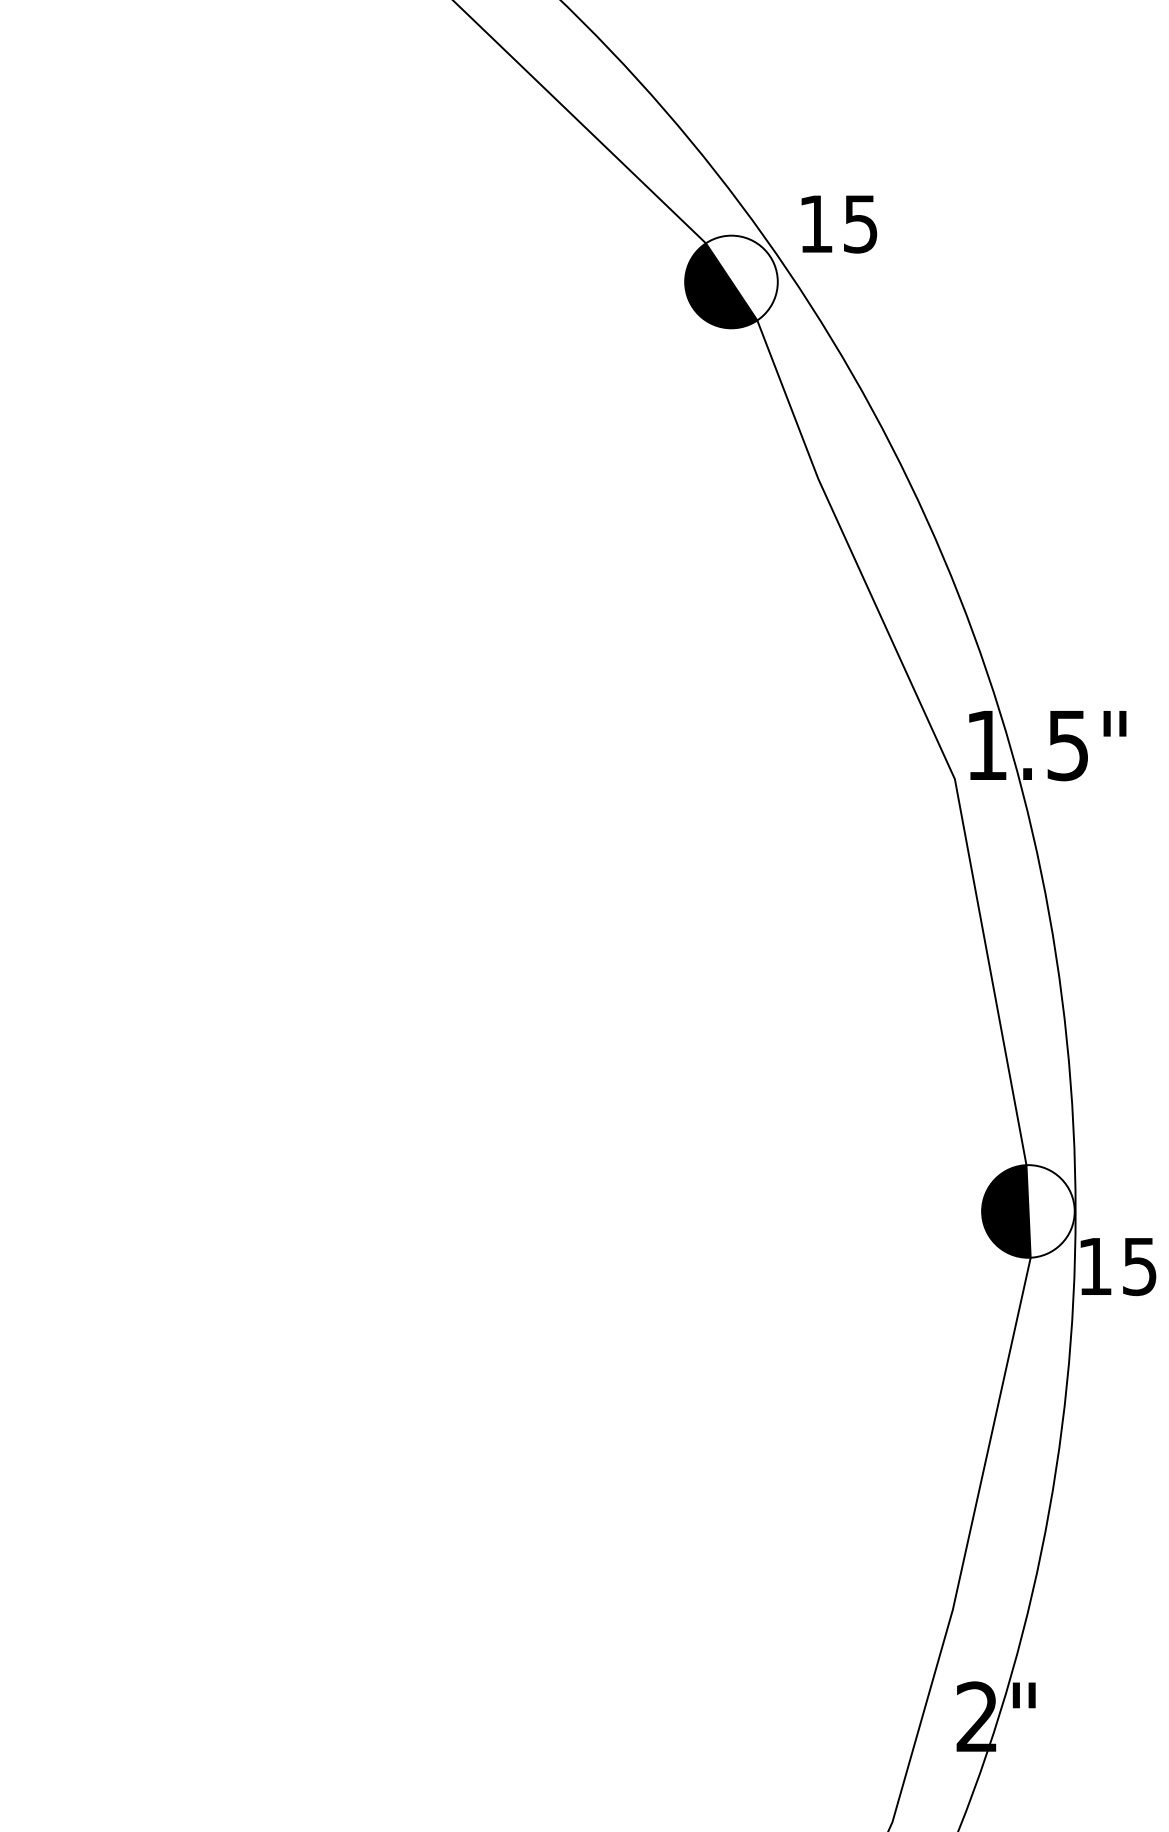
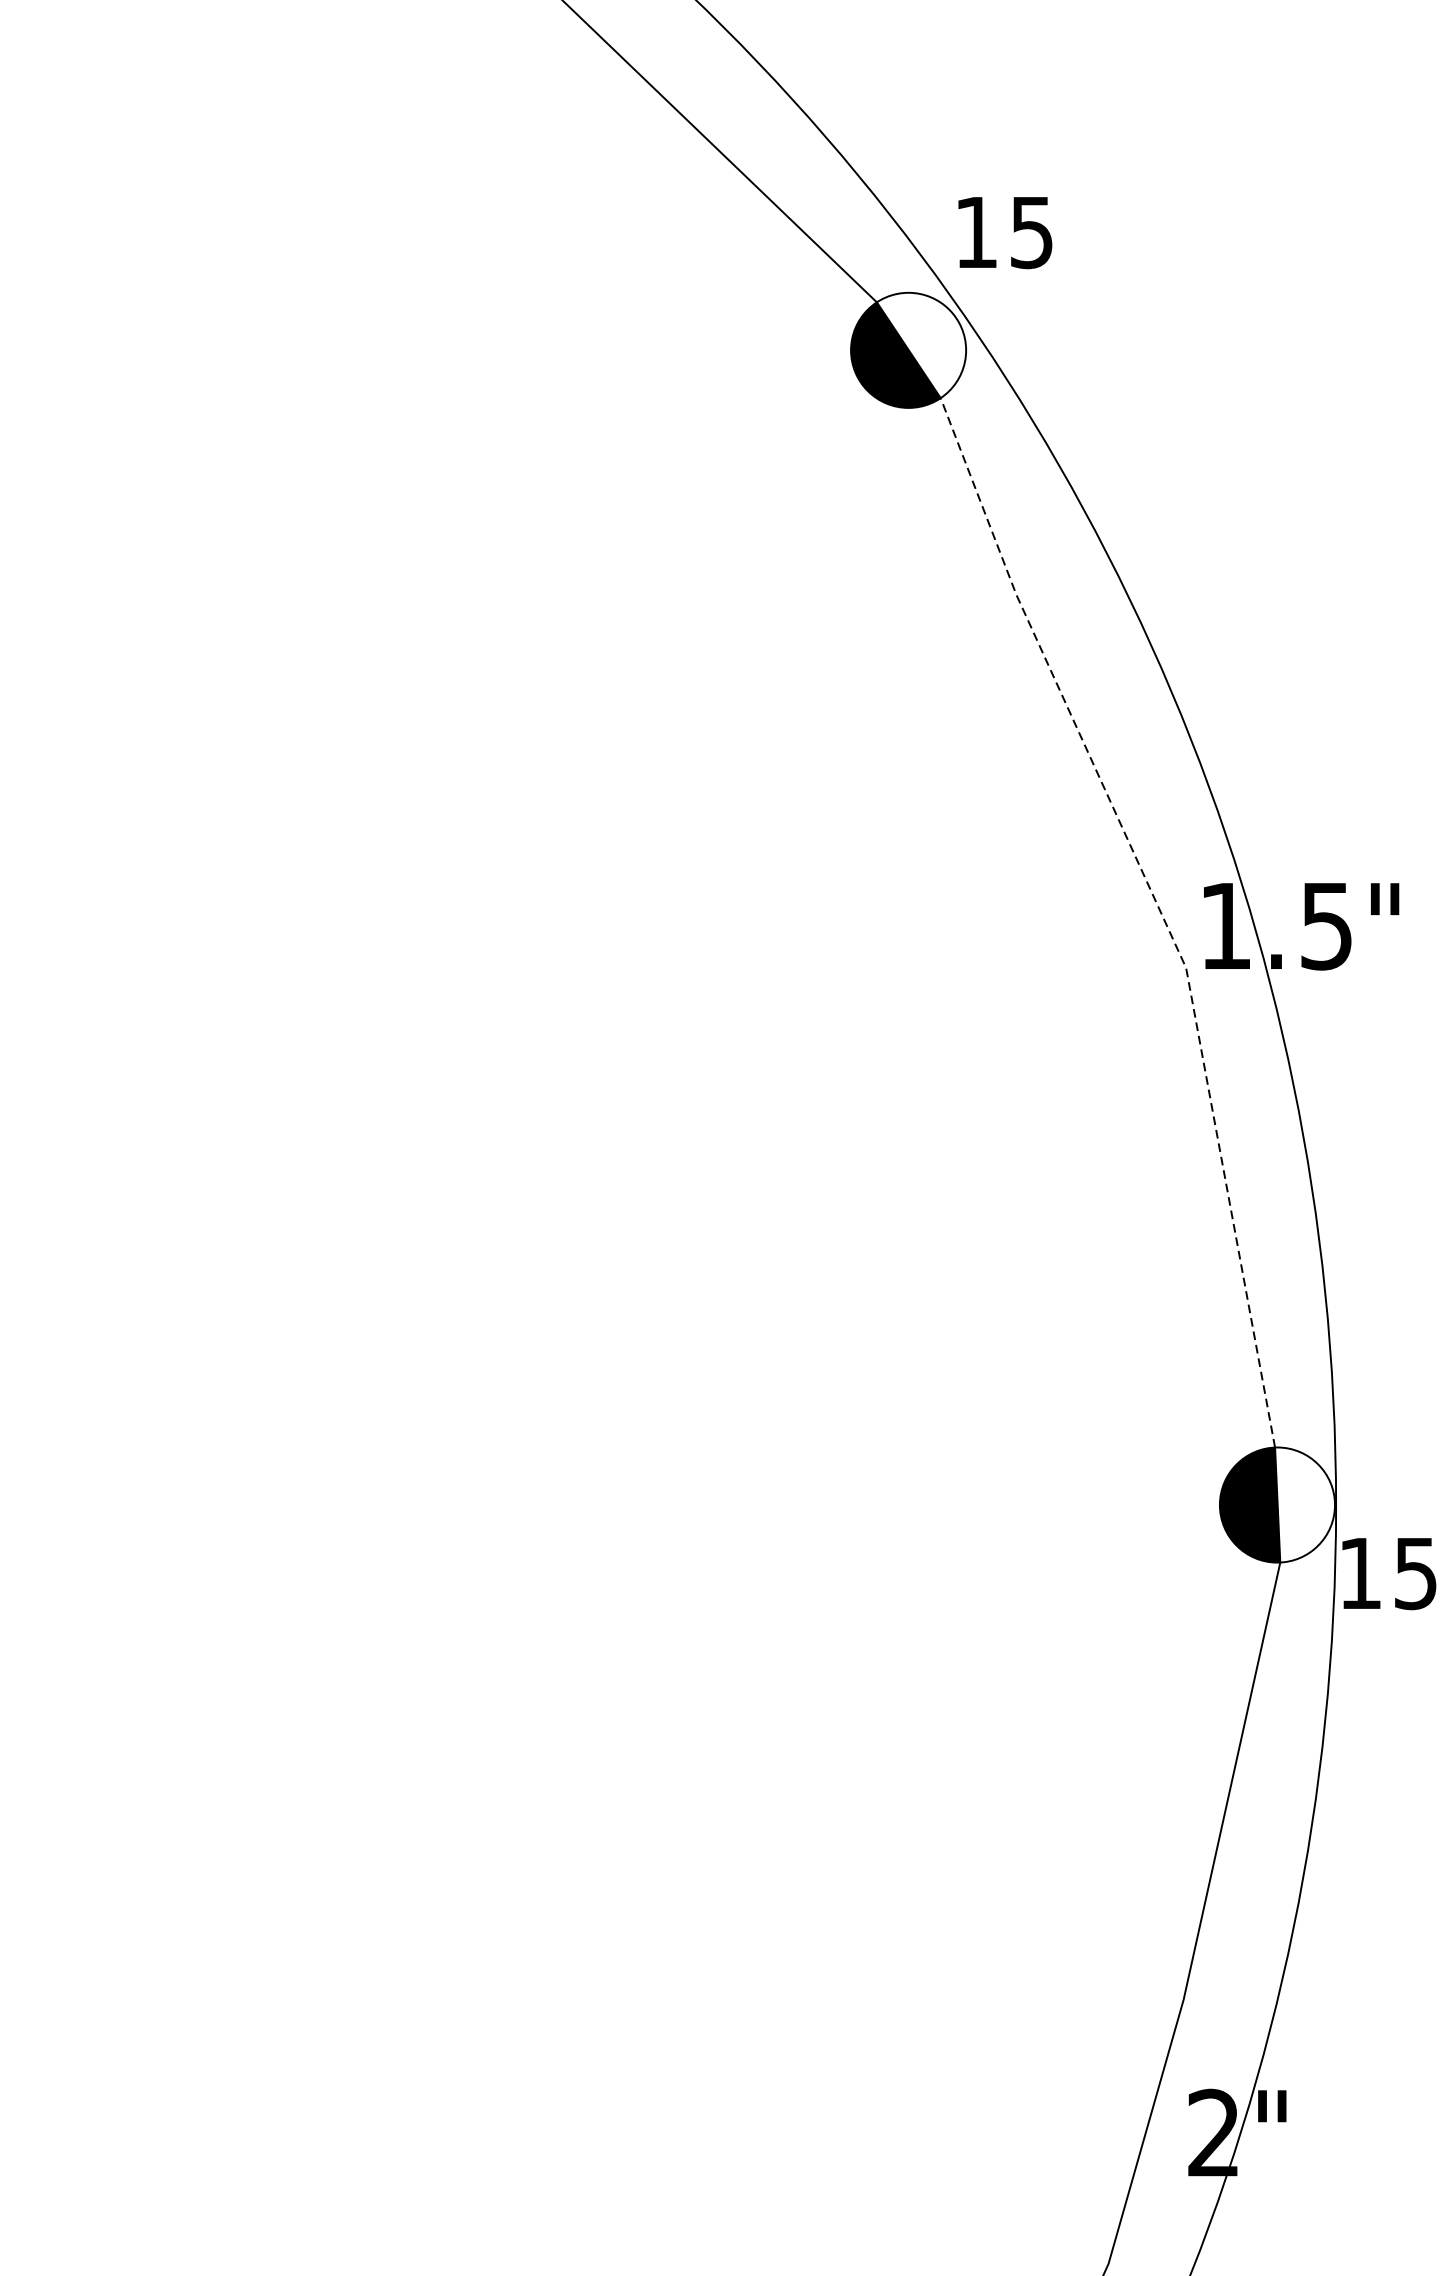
text: (839, 224) -> (1005, 232), moved
line: (932, 730) -> (1158, 907), solid -> dashed

